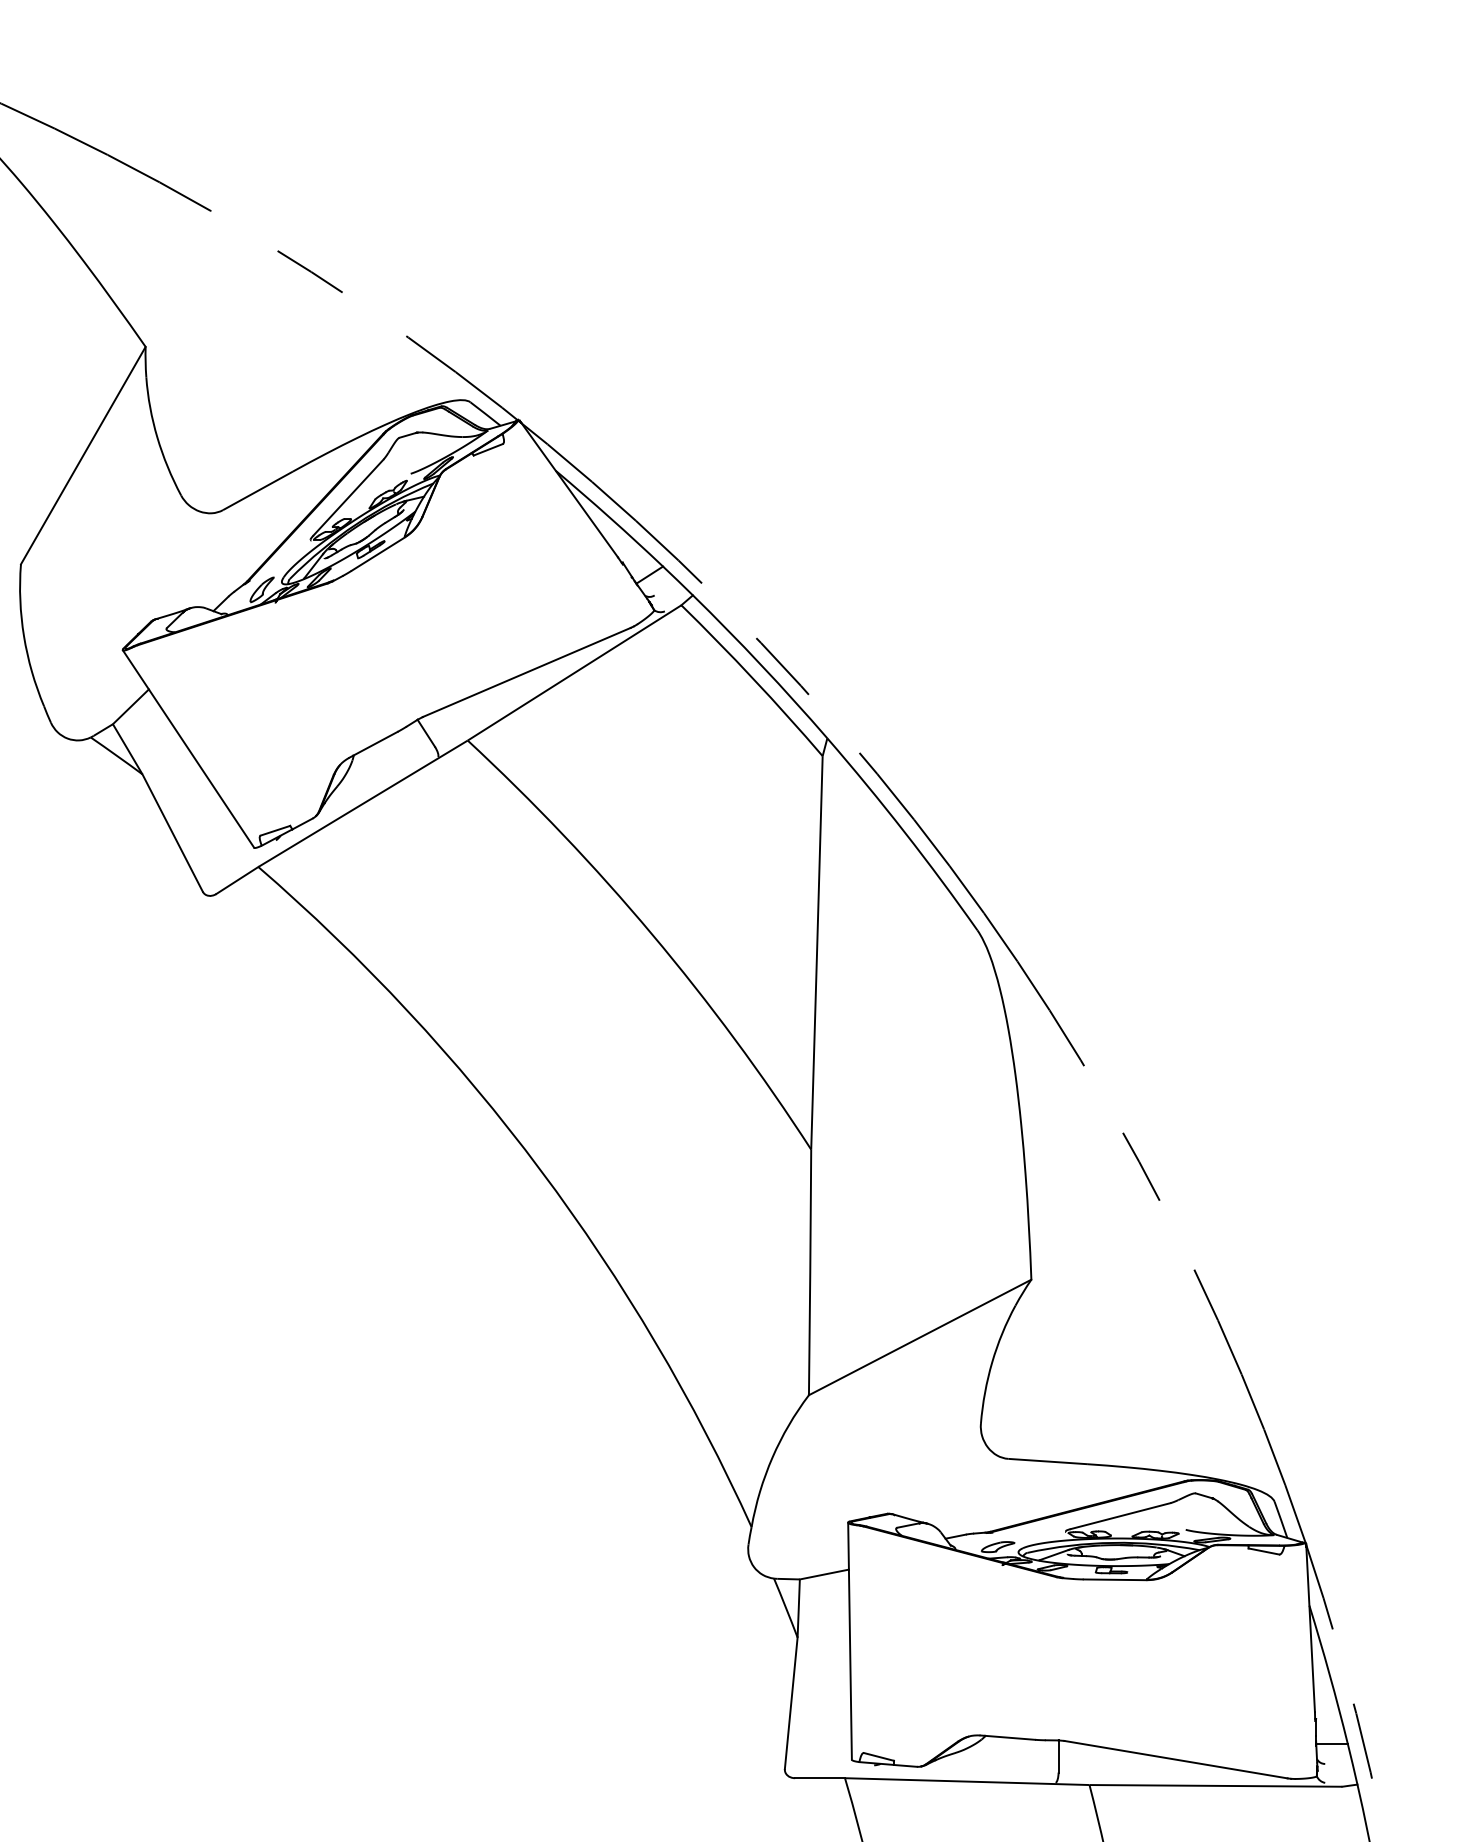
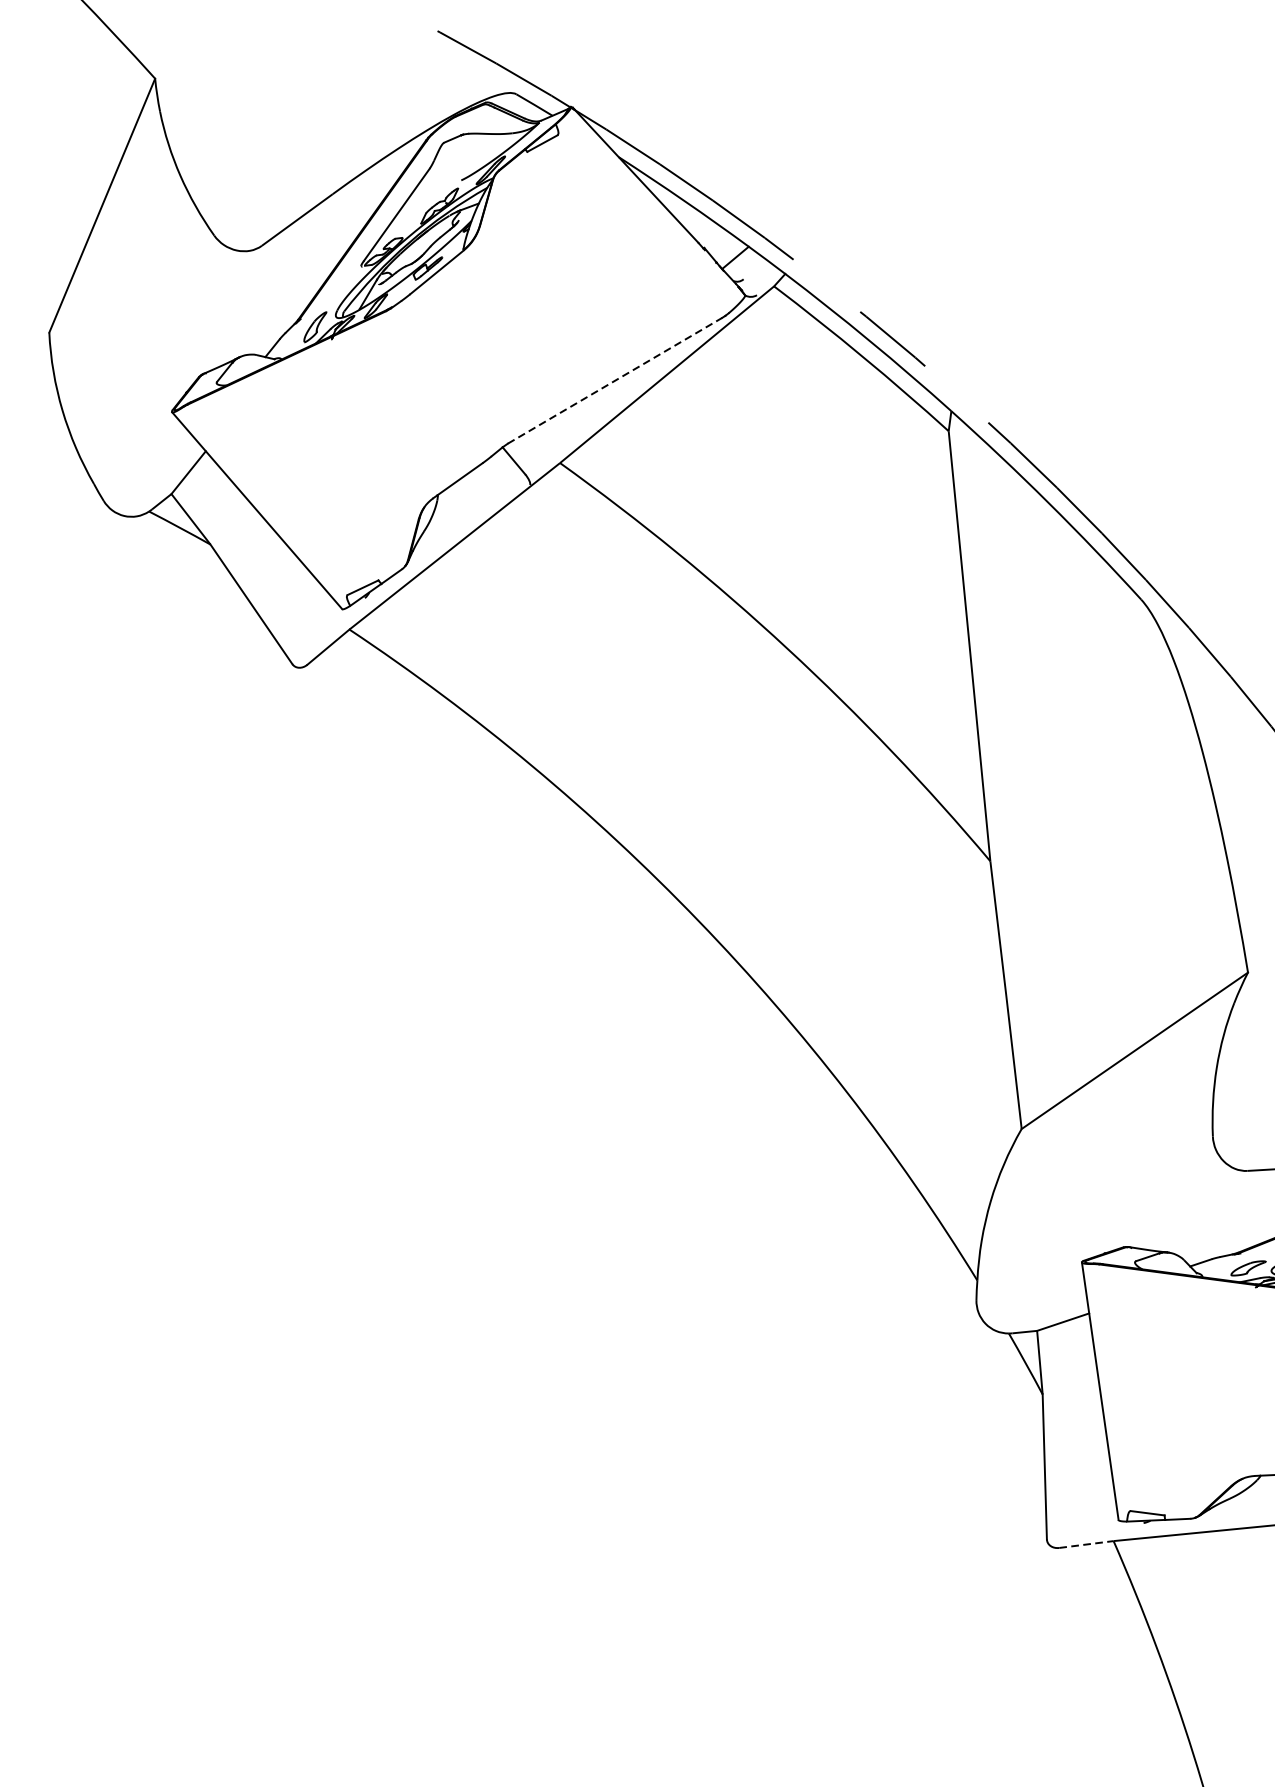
line: (527, 672) -> (615, 380), solid -> dashed
line: (820, 1778) -> (1086, 1544), solid -> dashed

